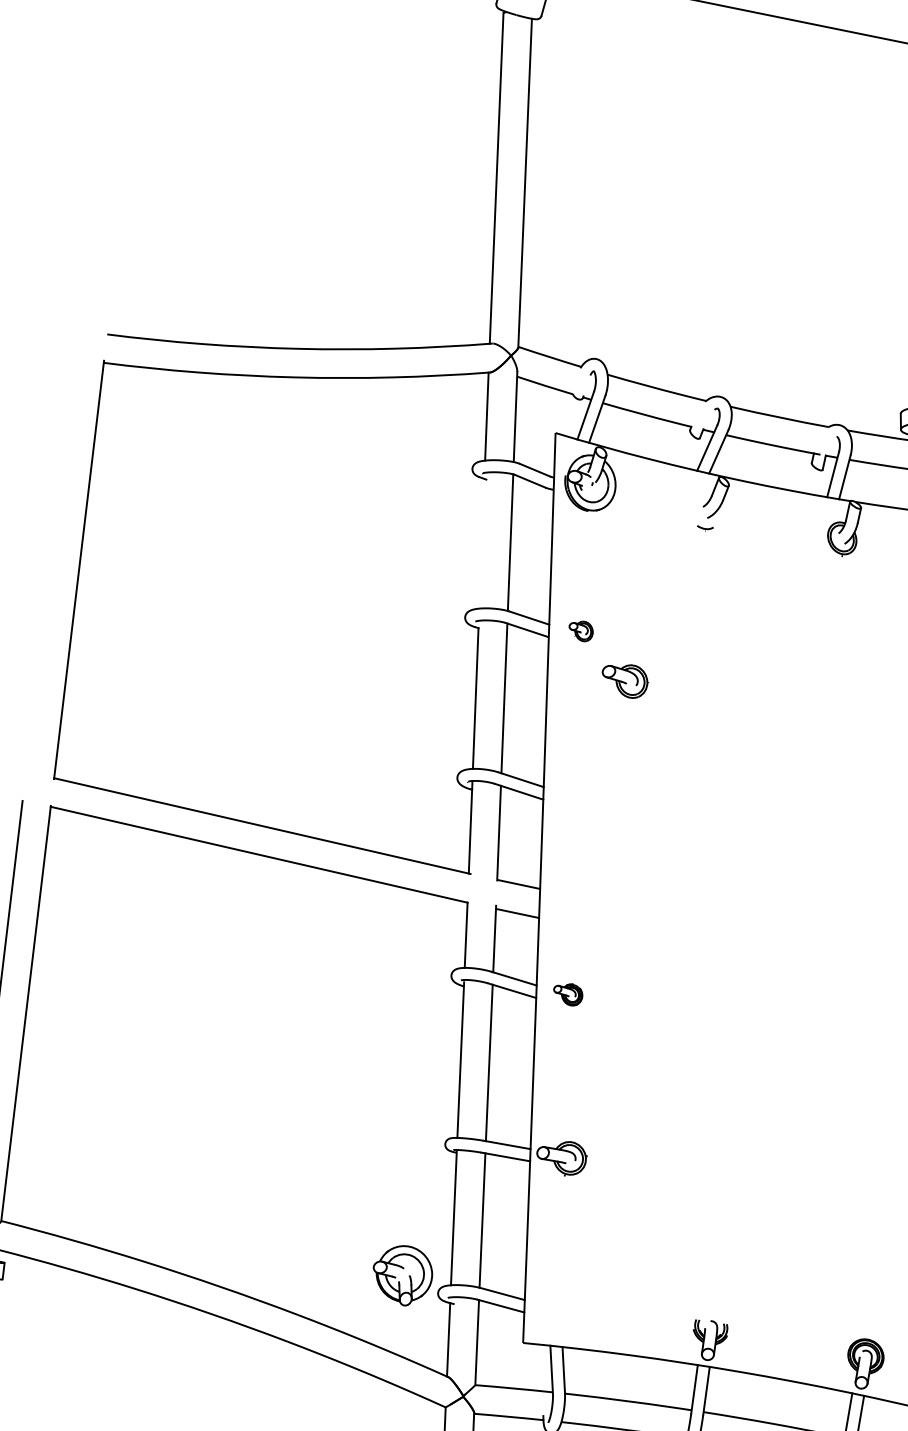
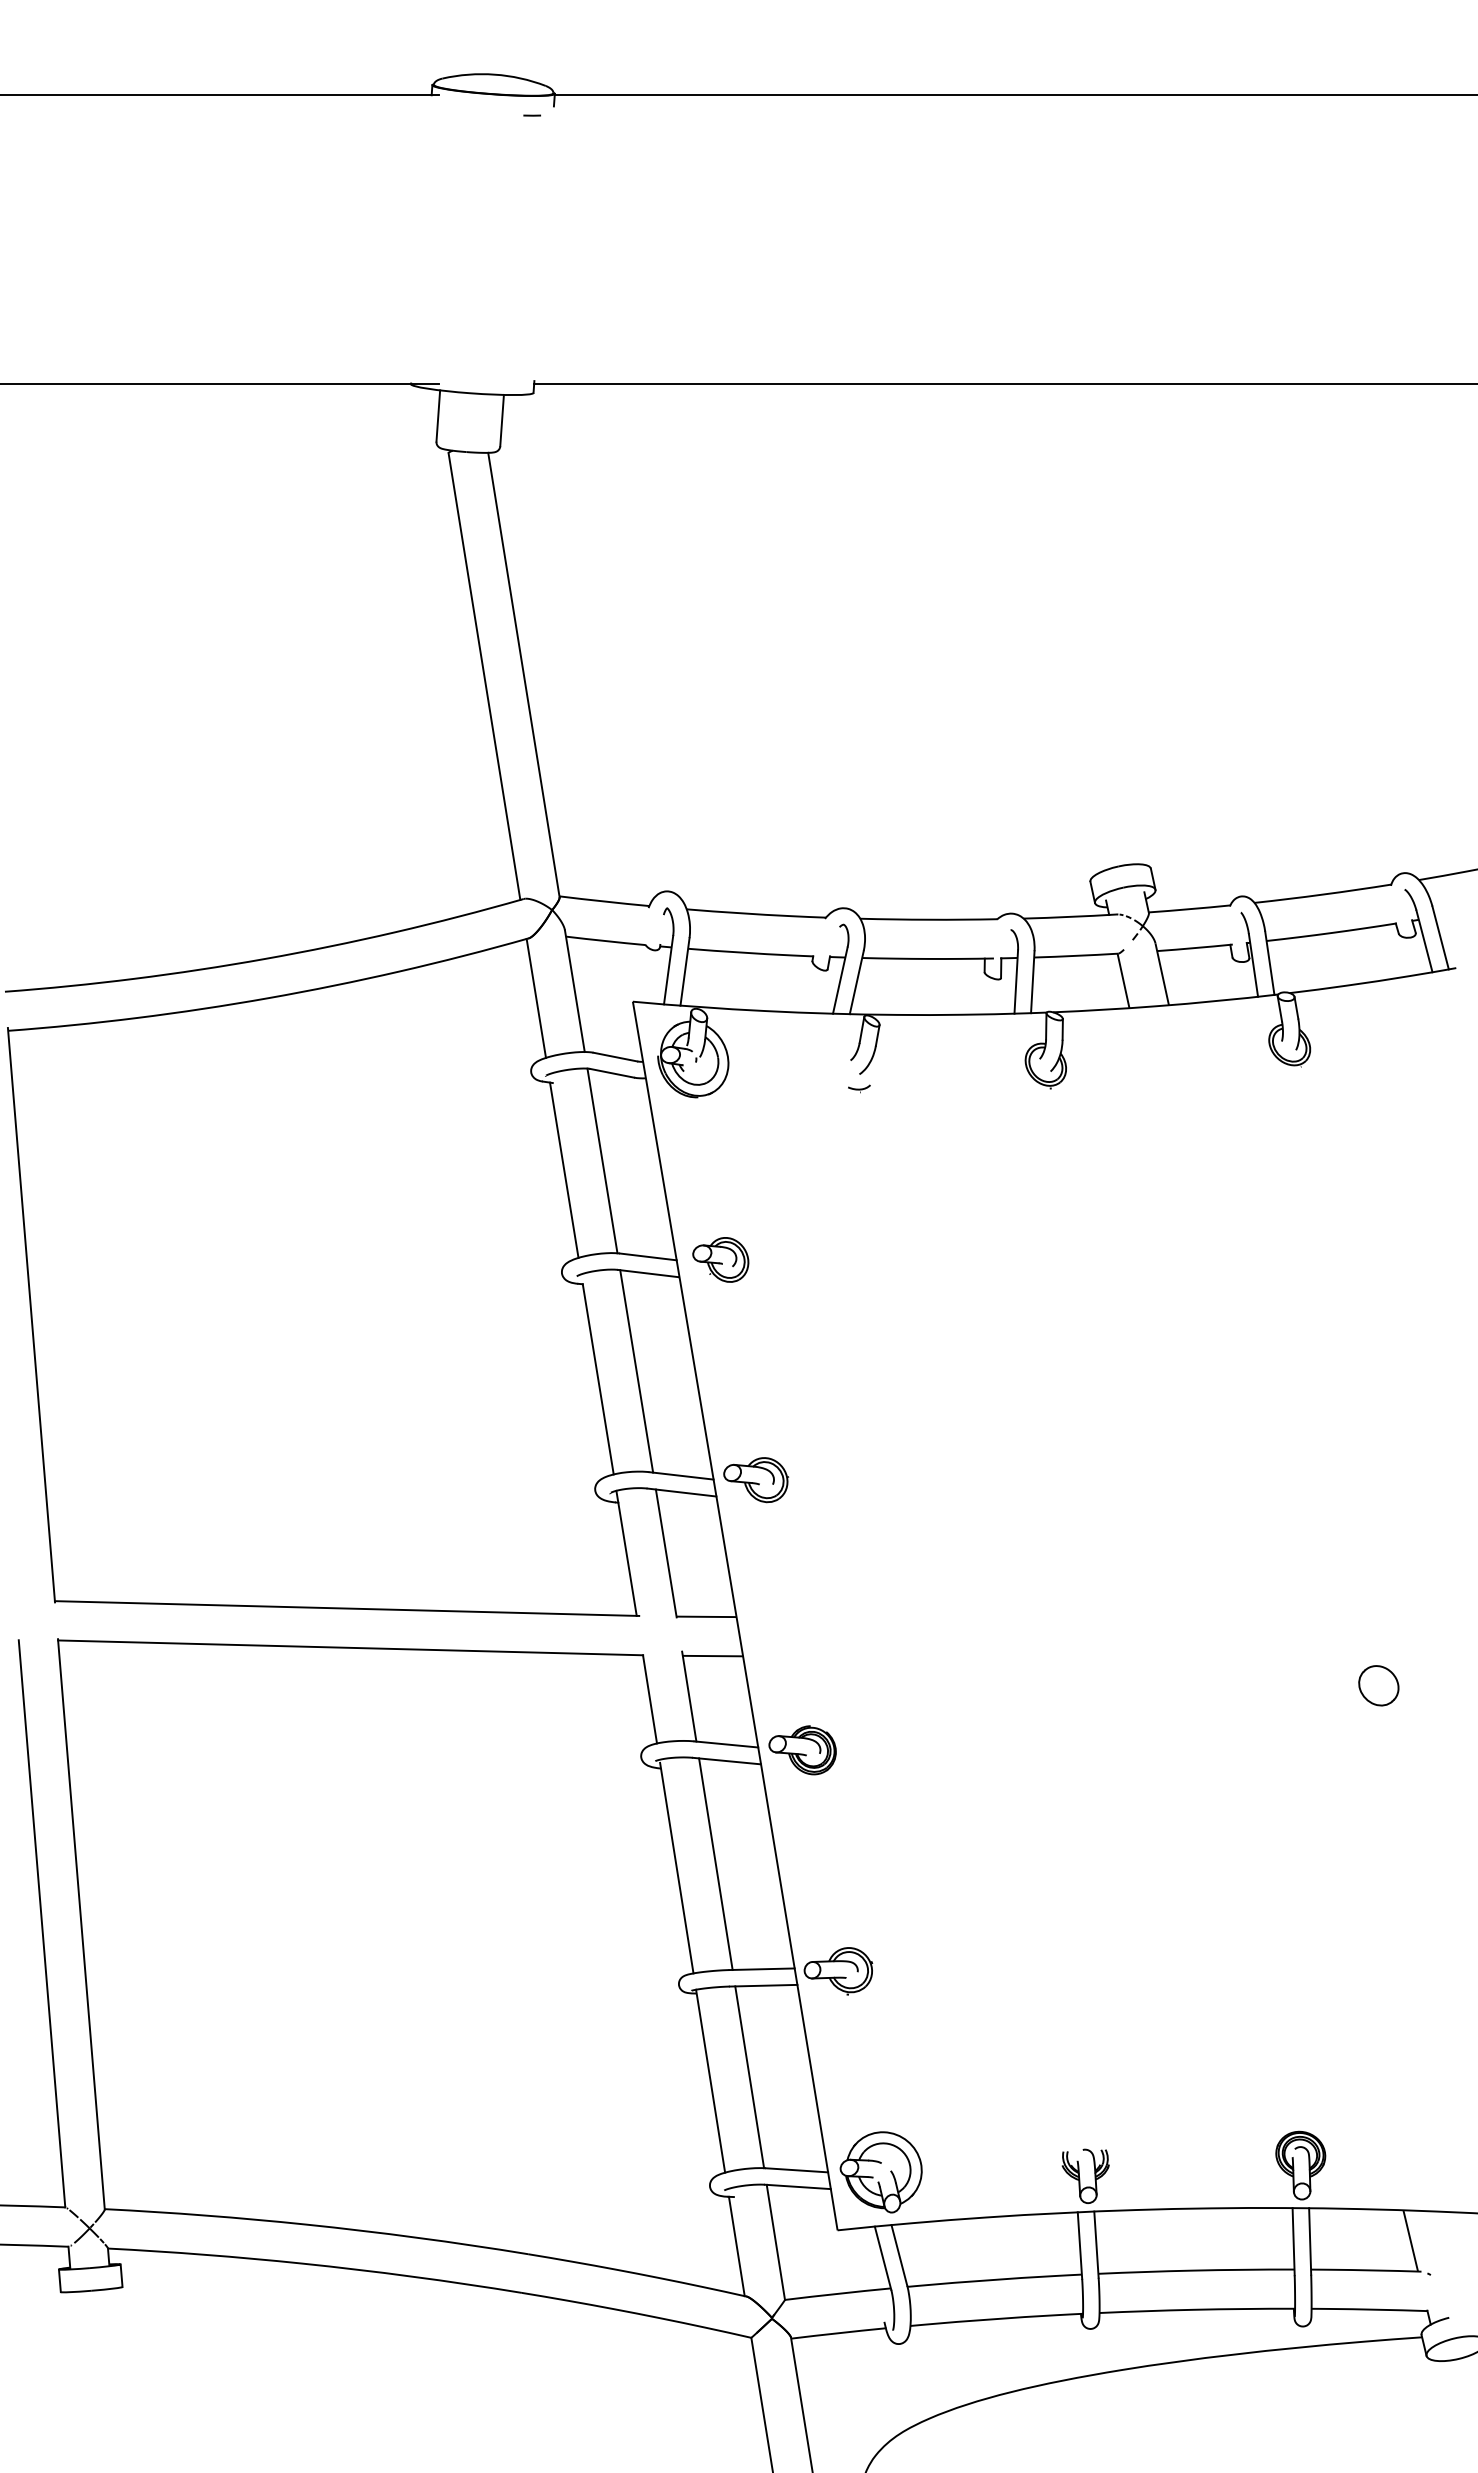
line: (482, 543) -> (564, 1169), added
part: (580, 630) -> (720, 1259), size x1.67
part: (625, 680) -> (756, 1480), moved
part: (567, 994) -> (802, 1750), size x1.67
part: (401, 1275) -> (880, 2172), moved

